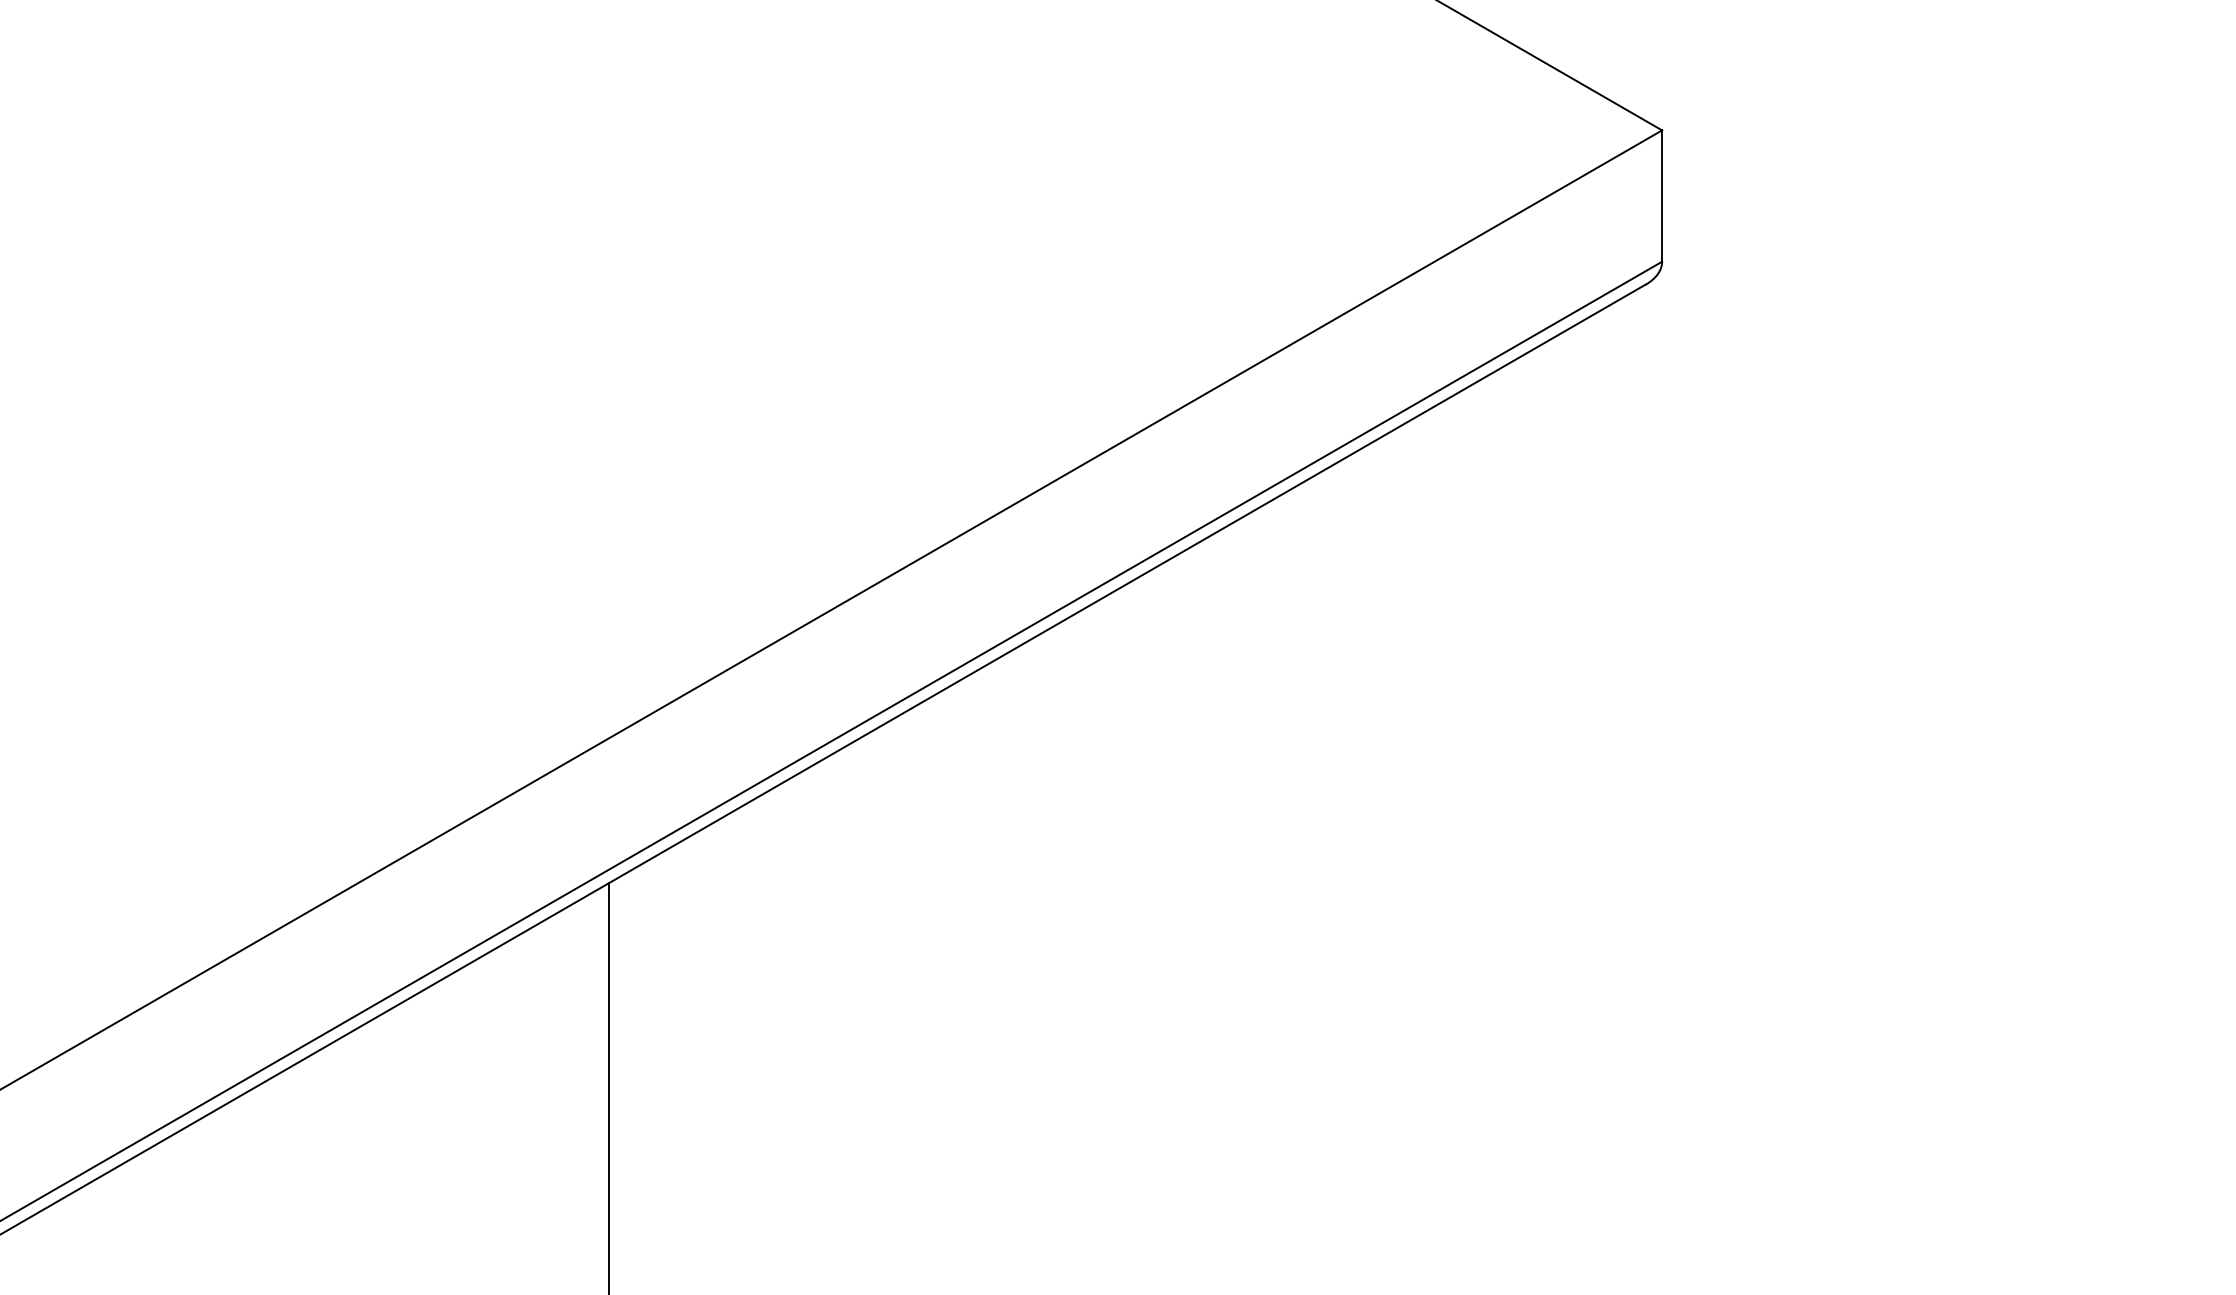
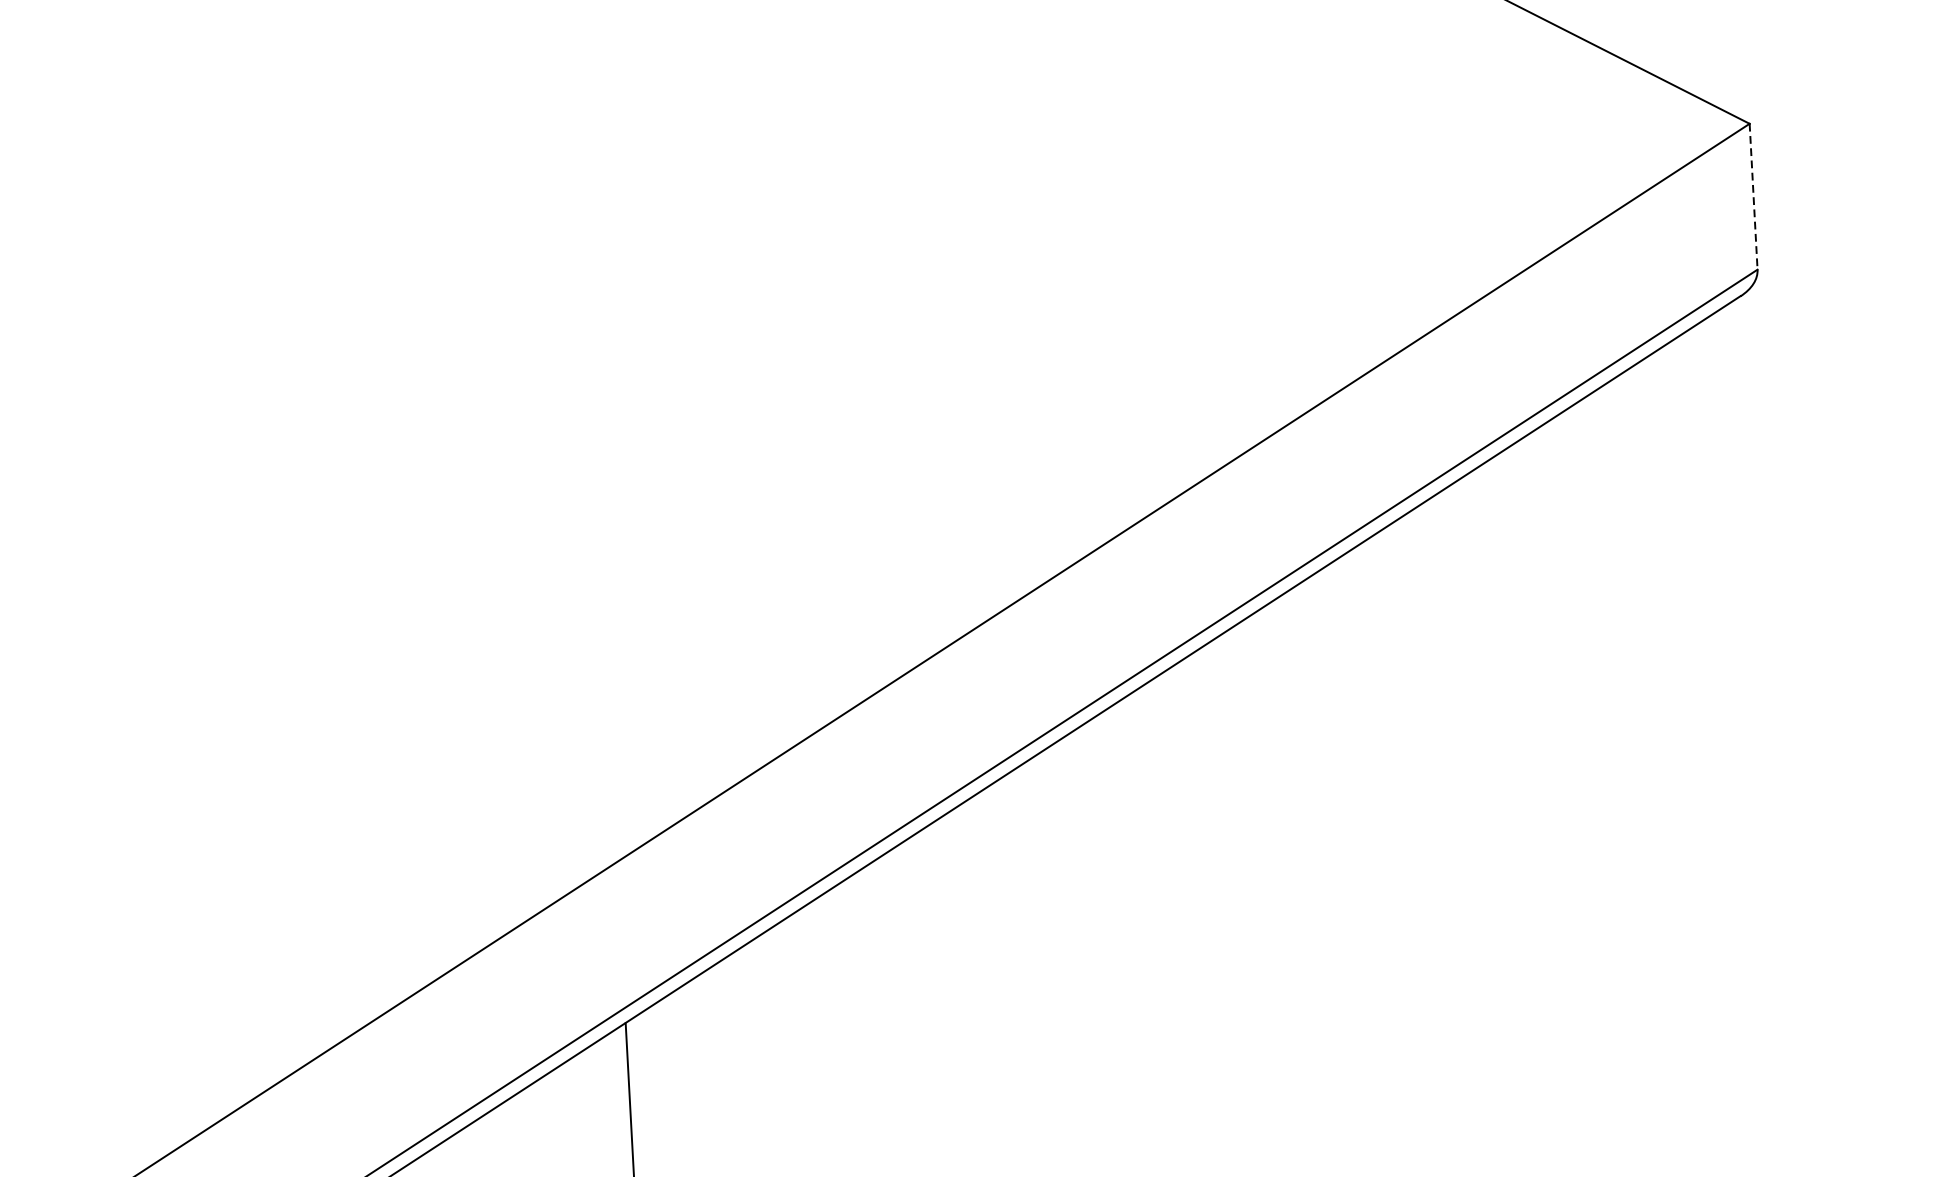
line: (1662, 196) -> (1754, 197), solid -> dashed

